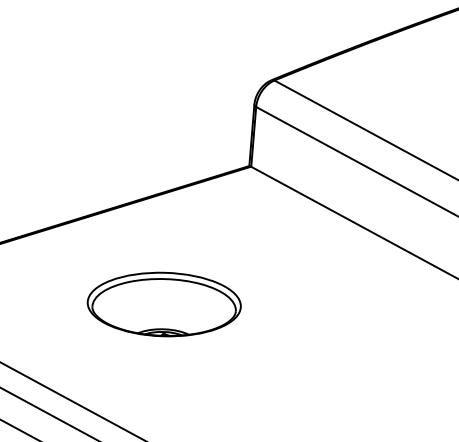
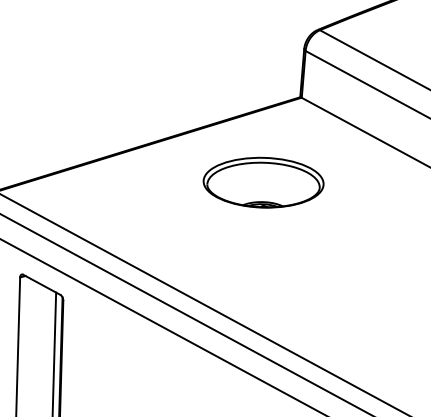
part: (164, 304) -> (263, 182), moved

